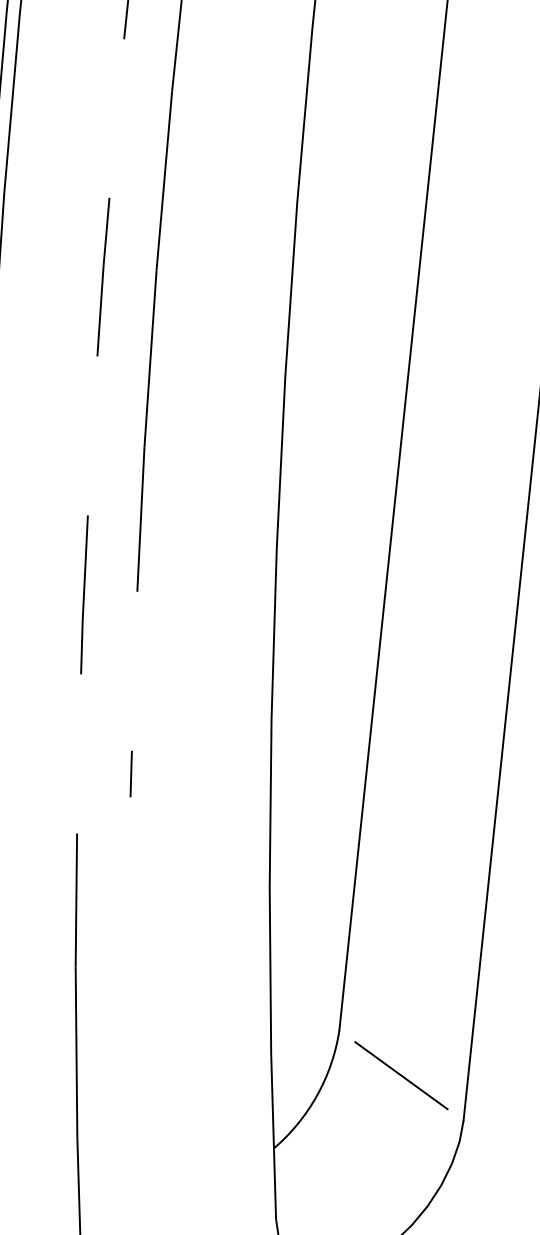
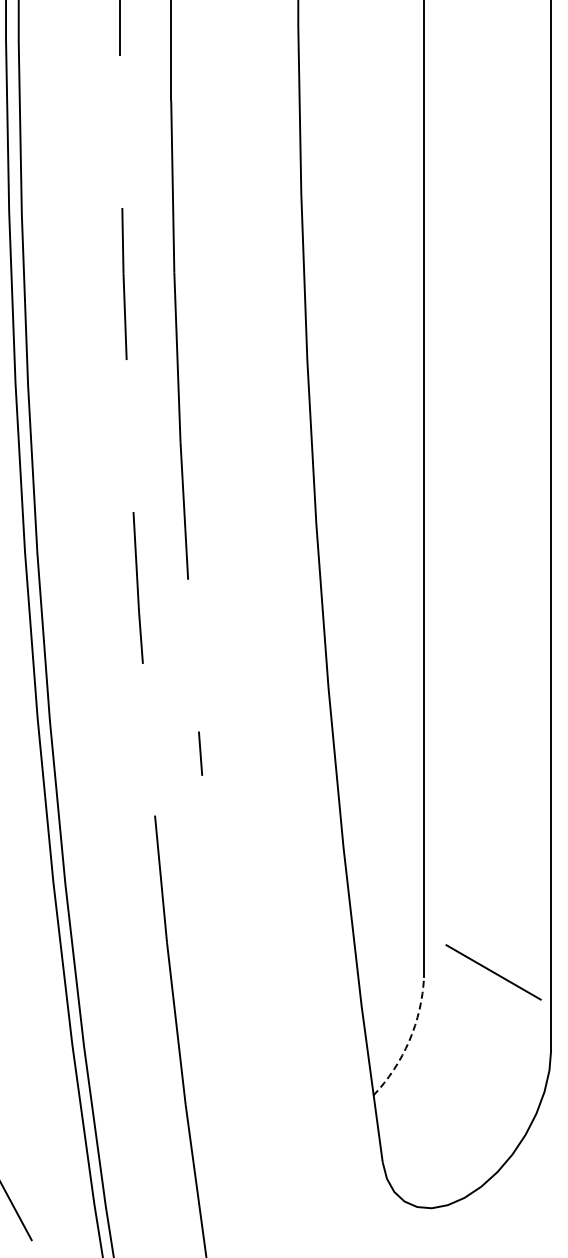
line: (401, 1075) -> (493, 972), moved
arc: (317, 1095) -> (409, 1040), solid -> dashed

